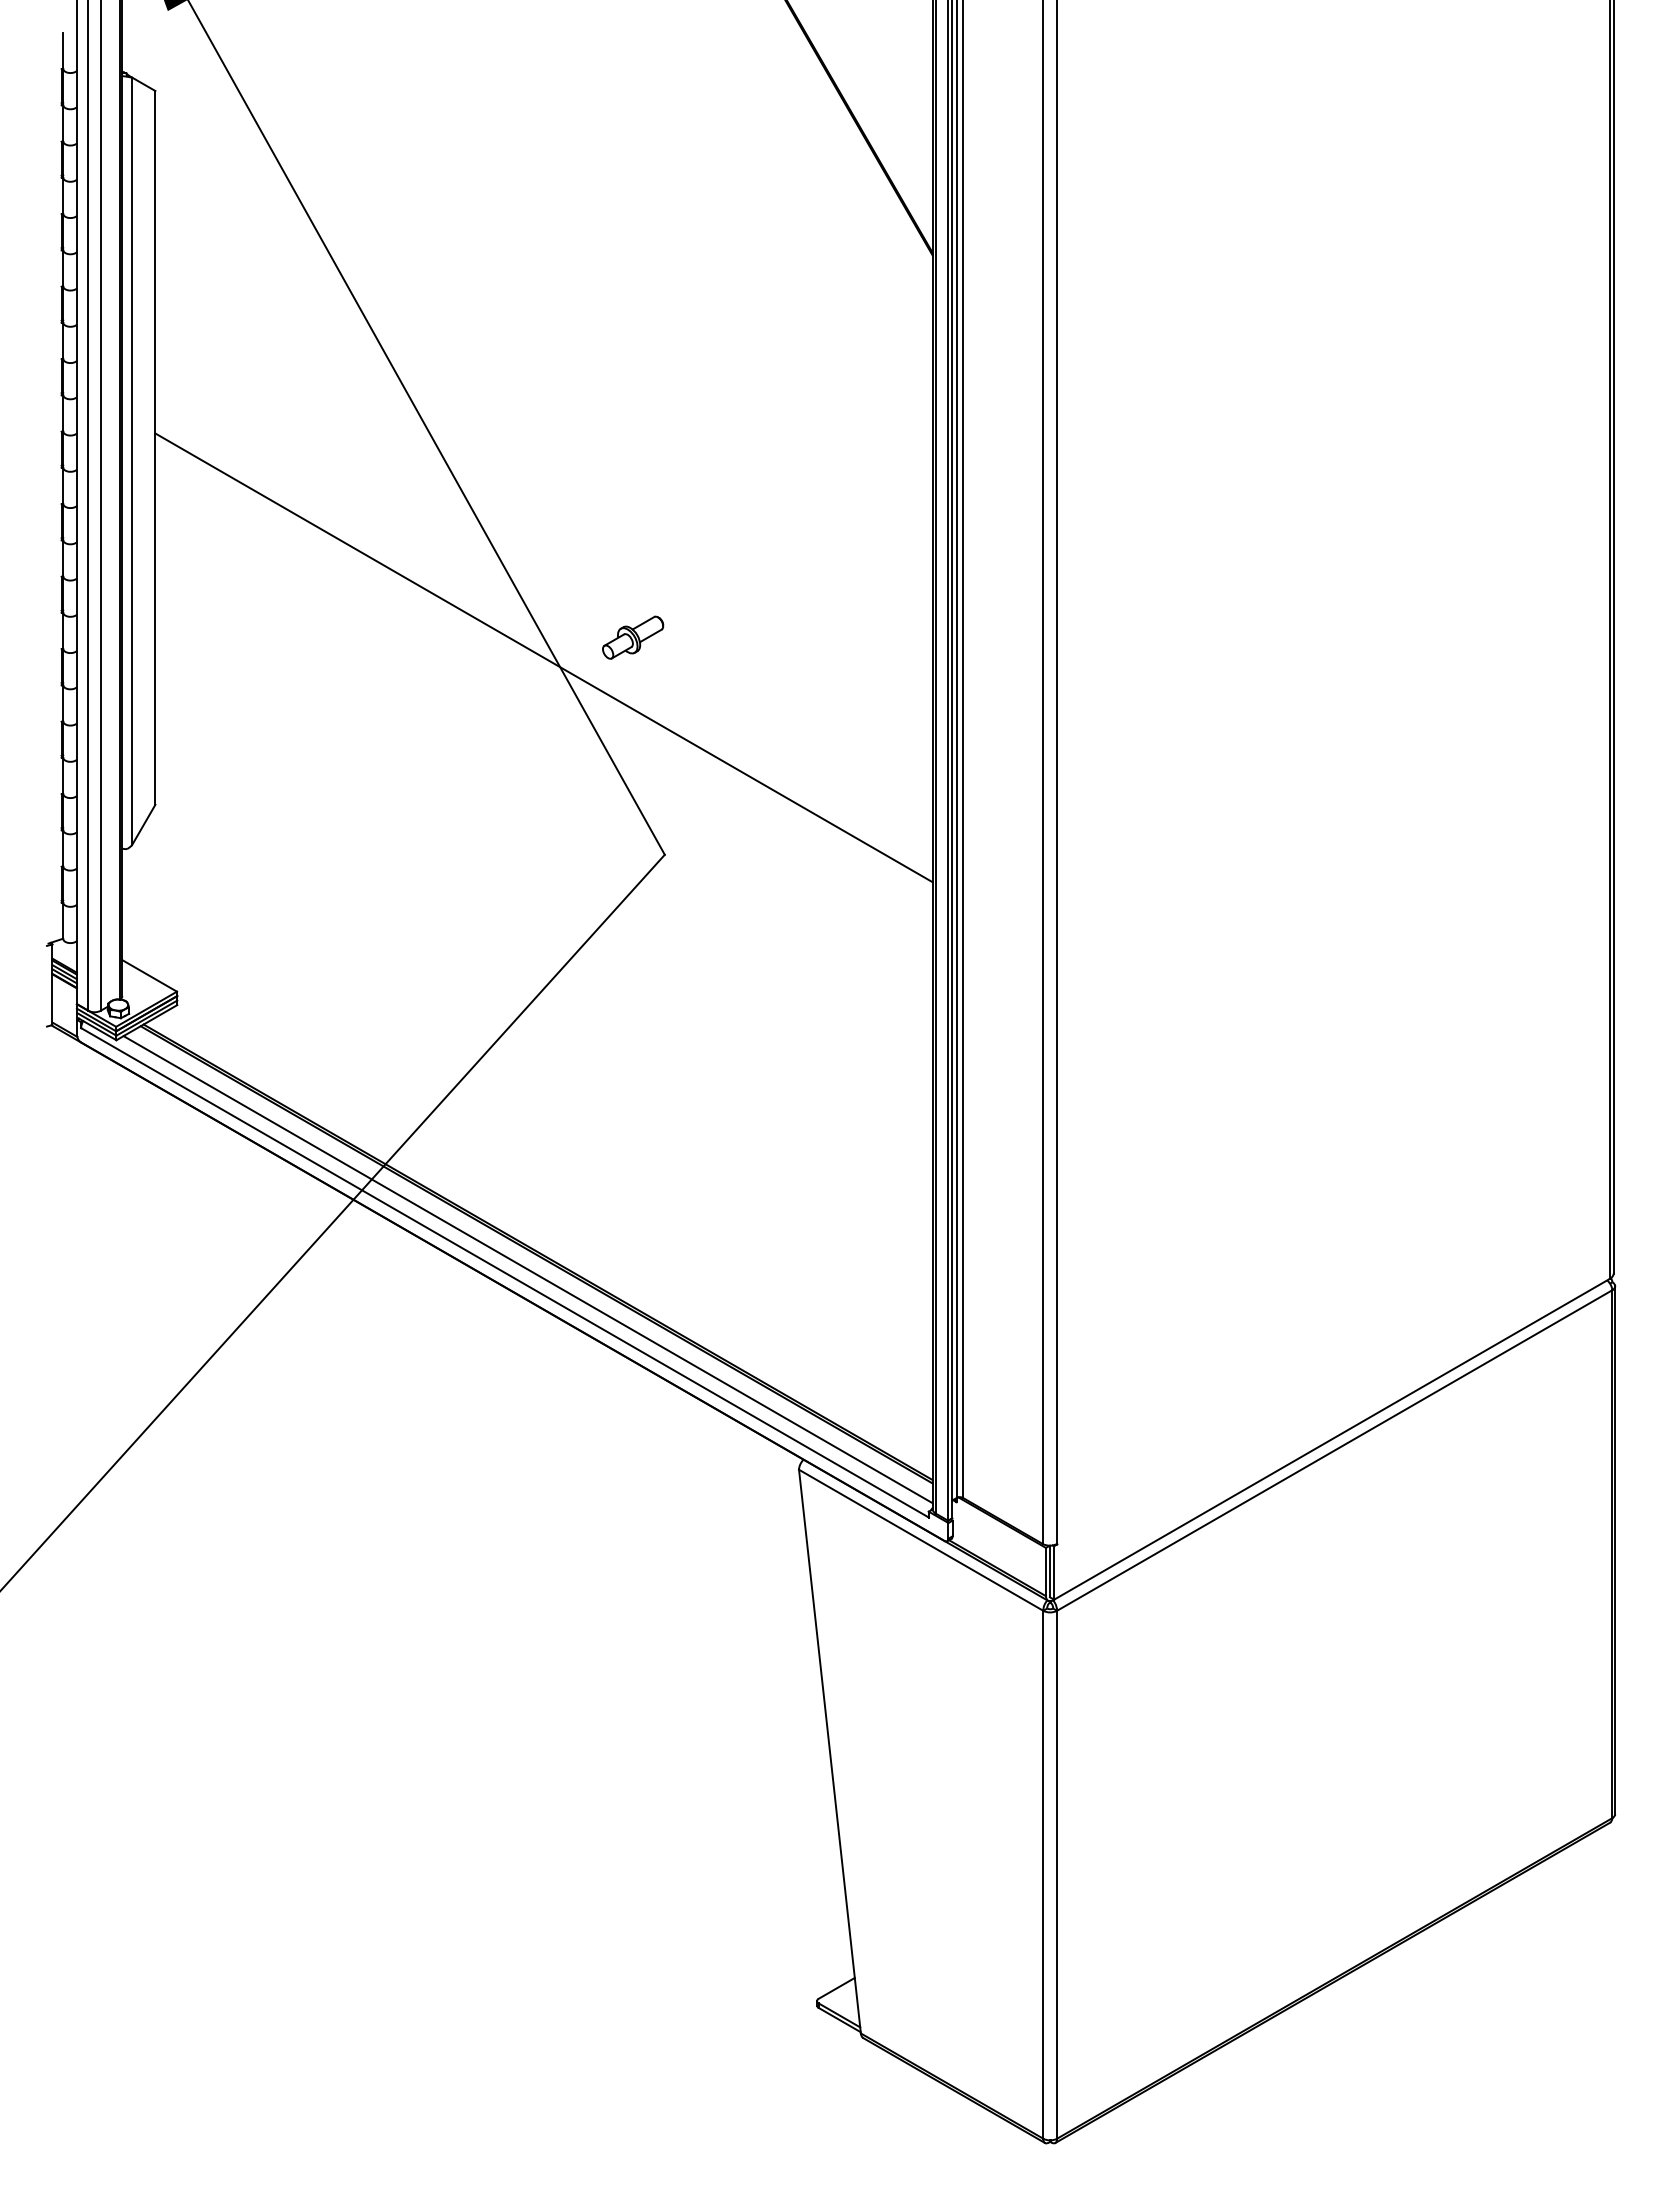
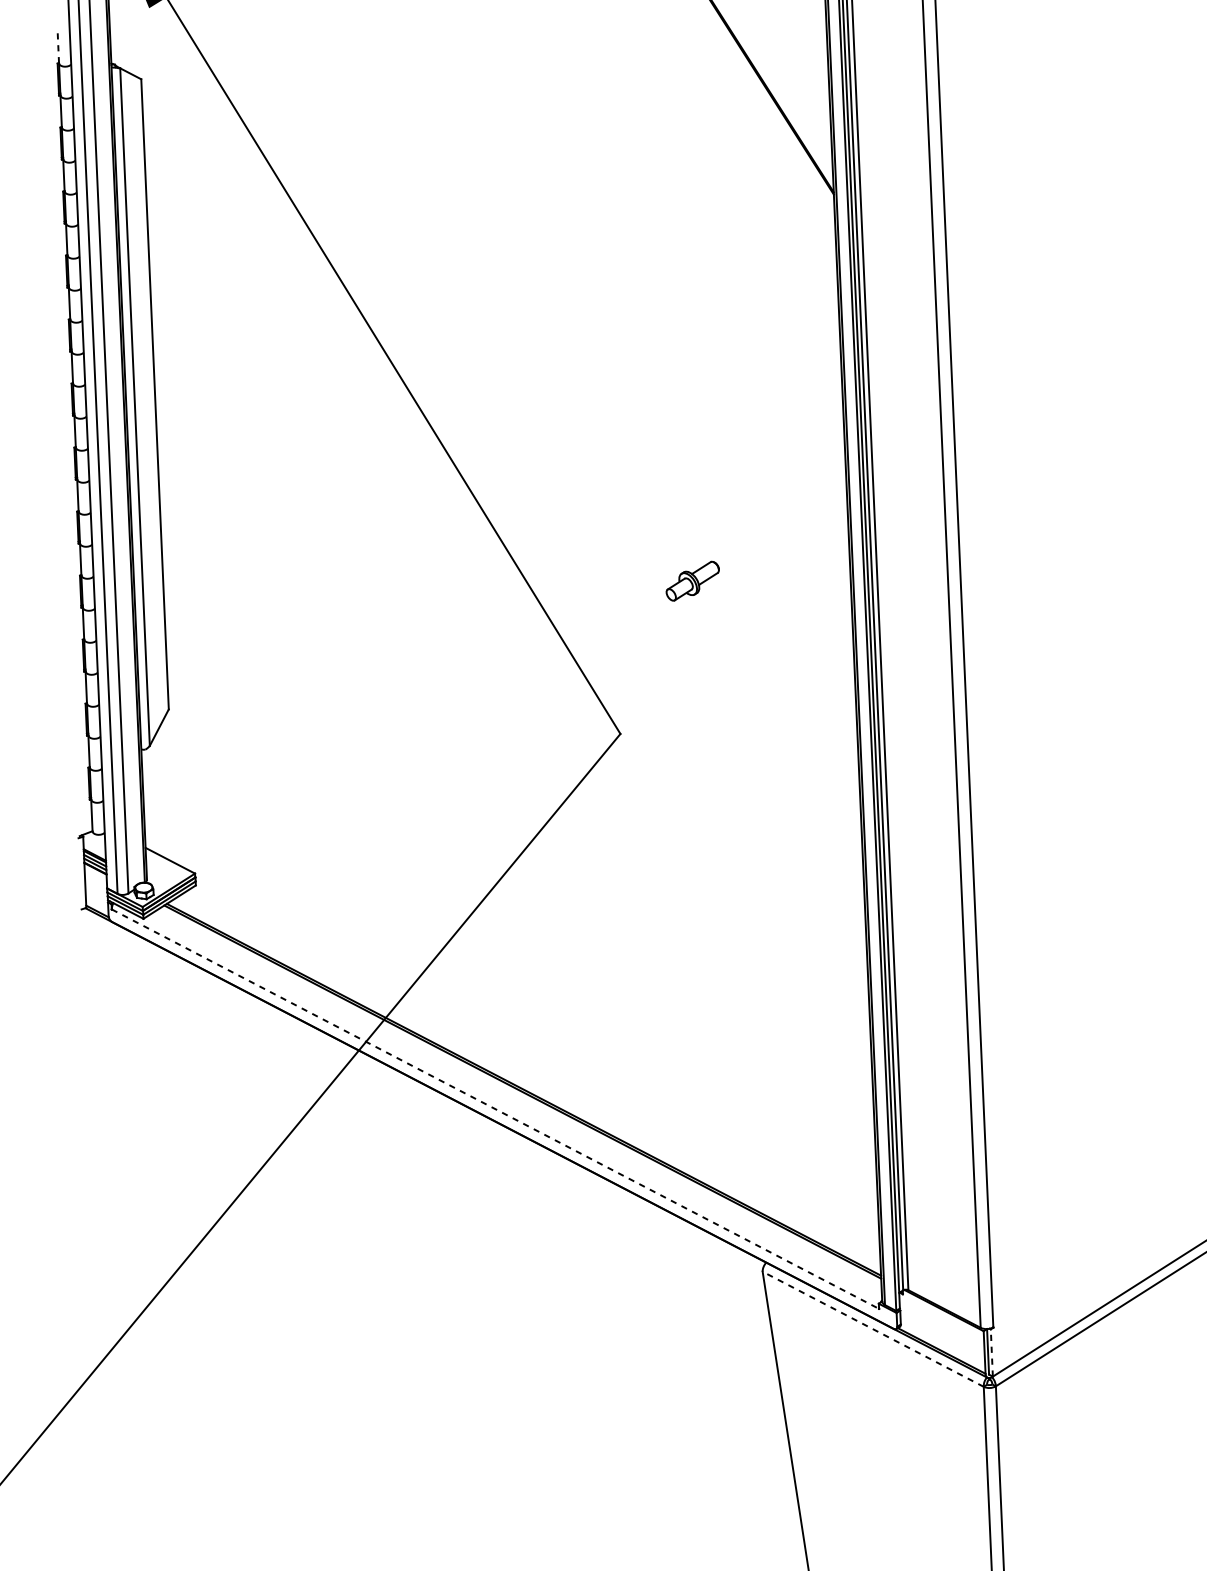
line: (63, 50) -> (58, 47), solid -> dashed
part: (633, 637) -> (693, 581), moved
line: (543, 657) -> (505, 564), removed
line: (527, 1269) -> (515, 1105), removed
line: (505, 1273) -> (495, 1109), solid -> dashed
line: (920, 1540) -> (872, 1329), solid -> dashed
line: (1054, 1572) -> (992, 1352), solid -> dashed

